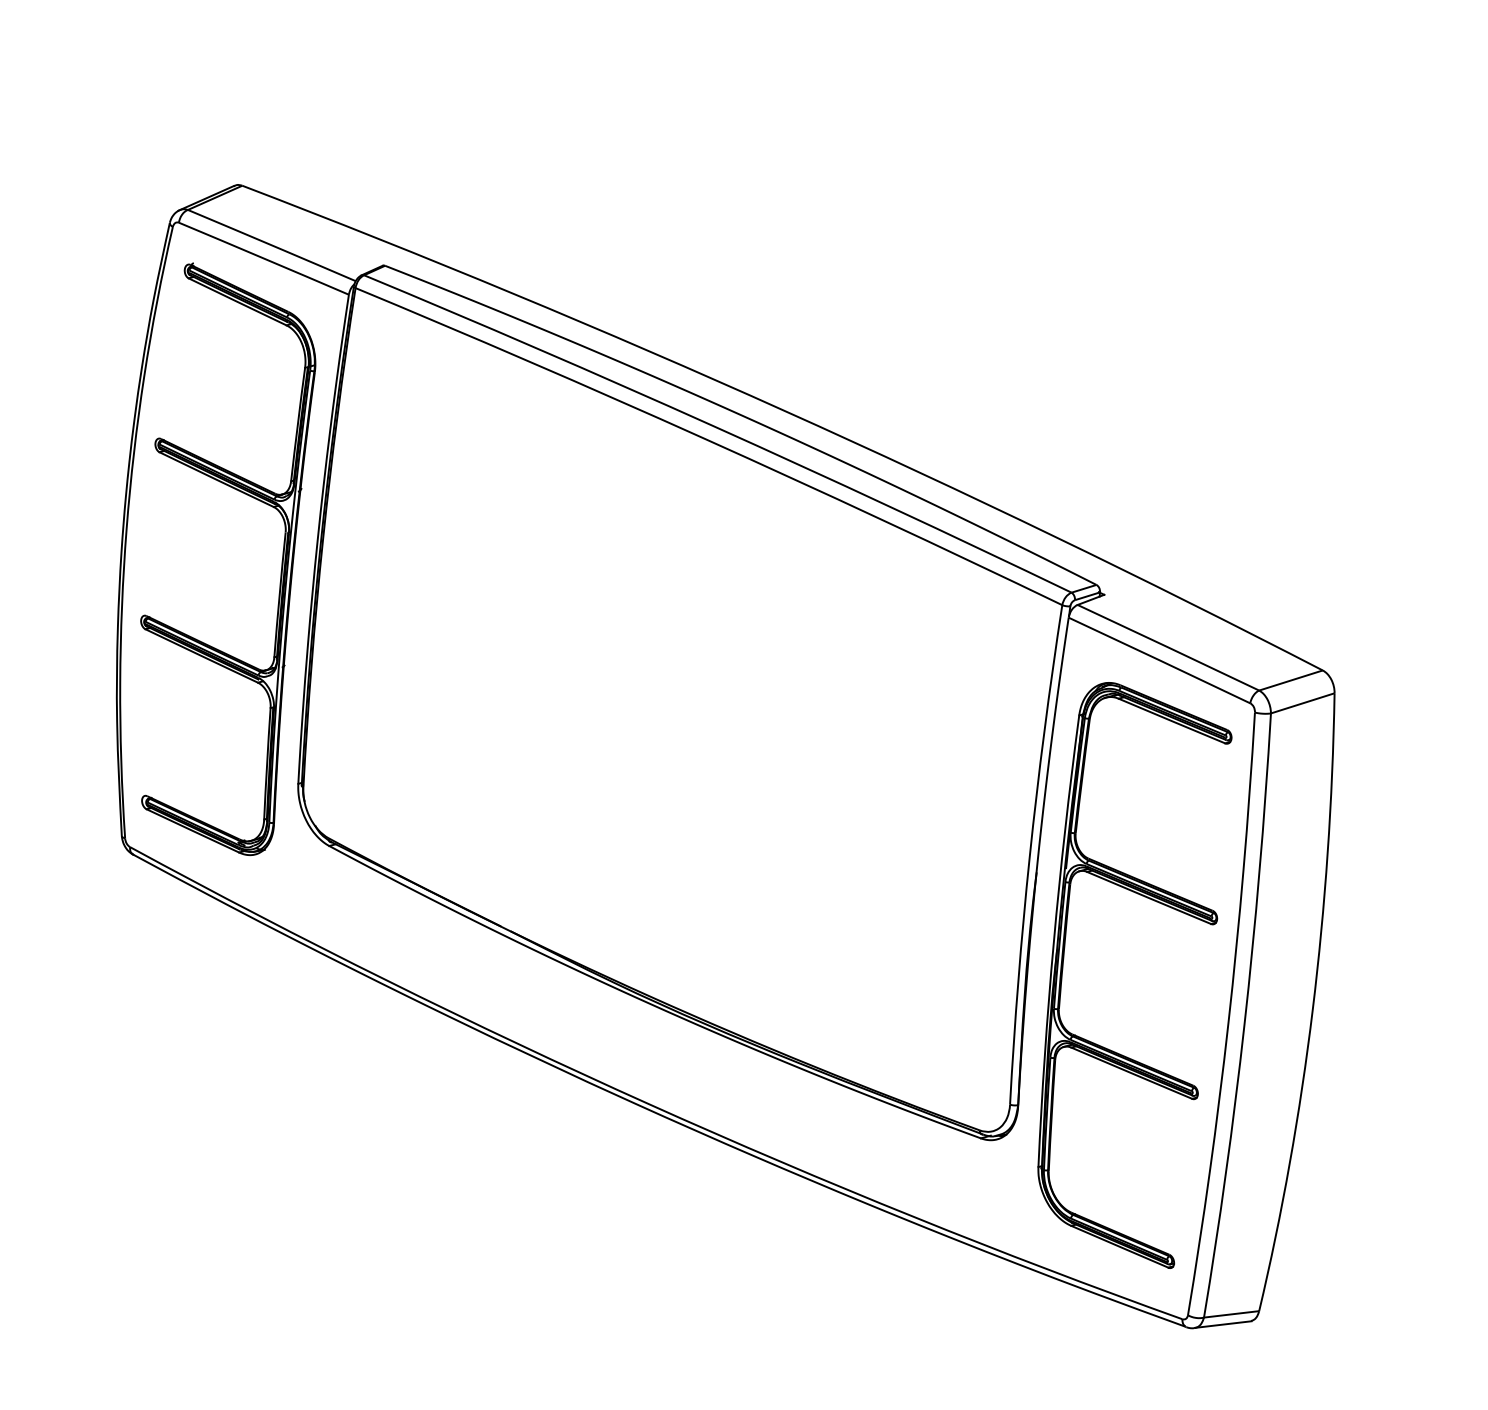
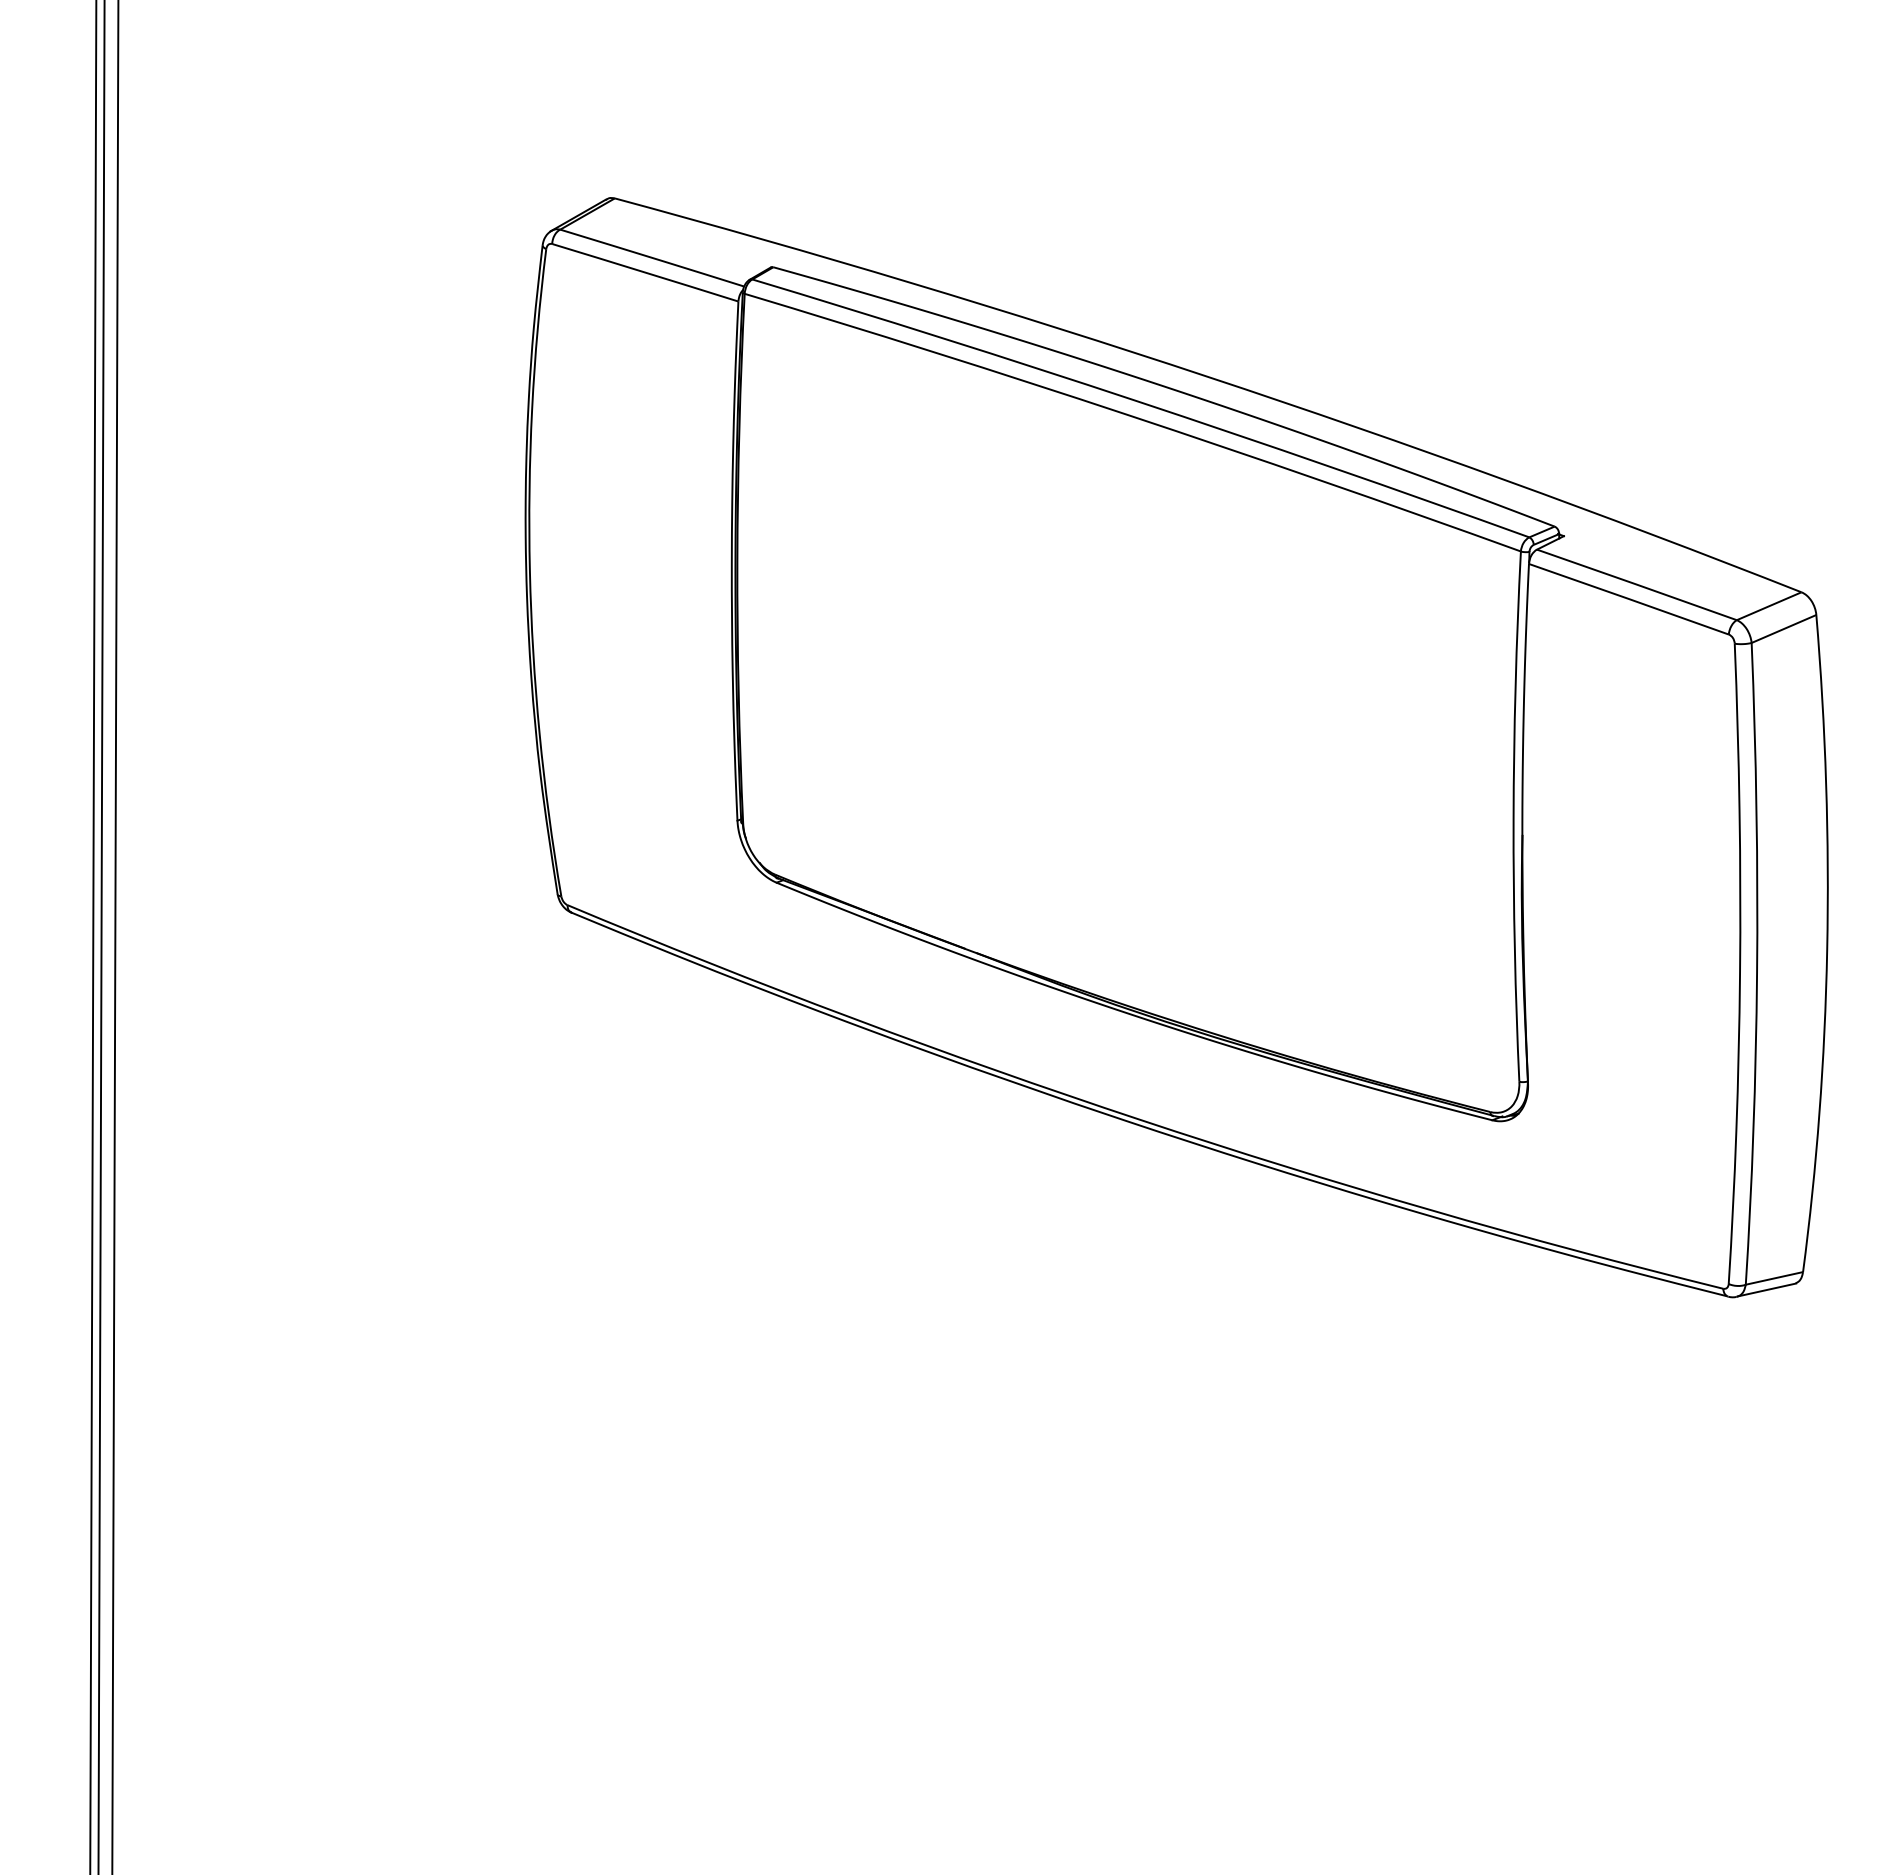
part: (281, 564) -> (696, 592), removed
part: (1063, 967) -> (1560, 932), removed

